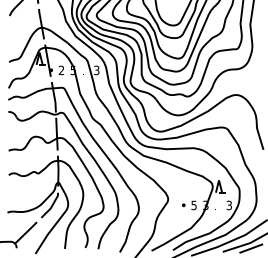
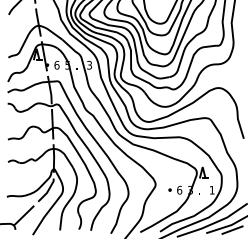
text: (61, 70) -> (56, 65), 2 -> 6
text: (193, 205) -> (179, 190), 5 -> 6
text: (228, 205) -> (211, 190), 3 -> 1

